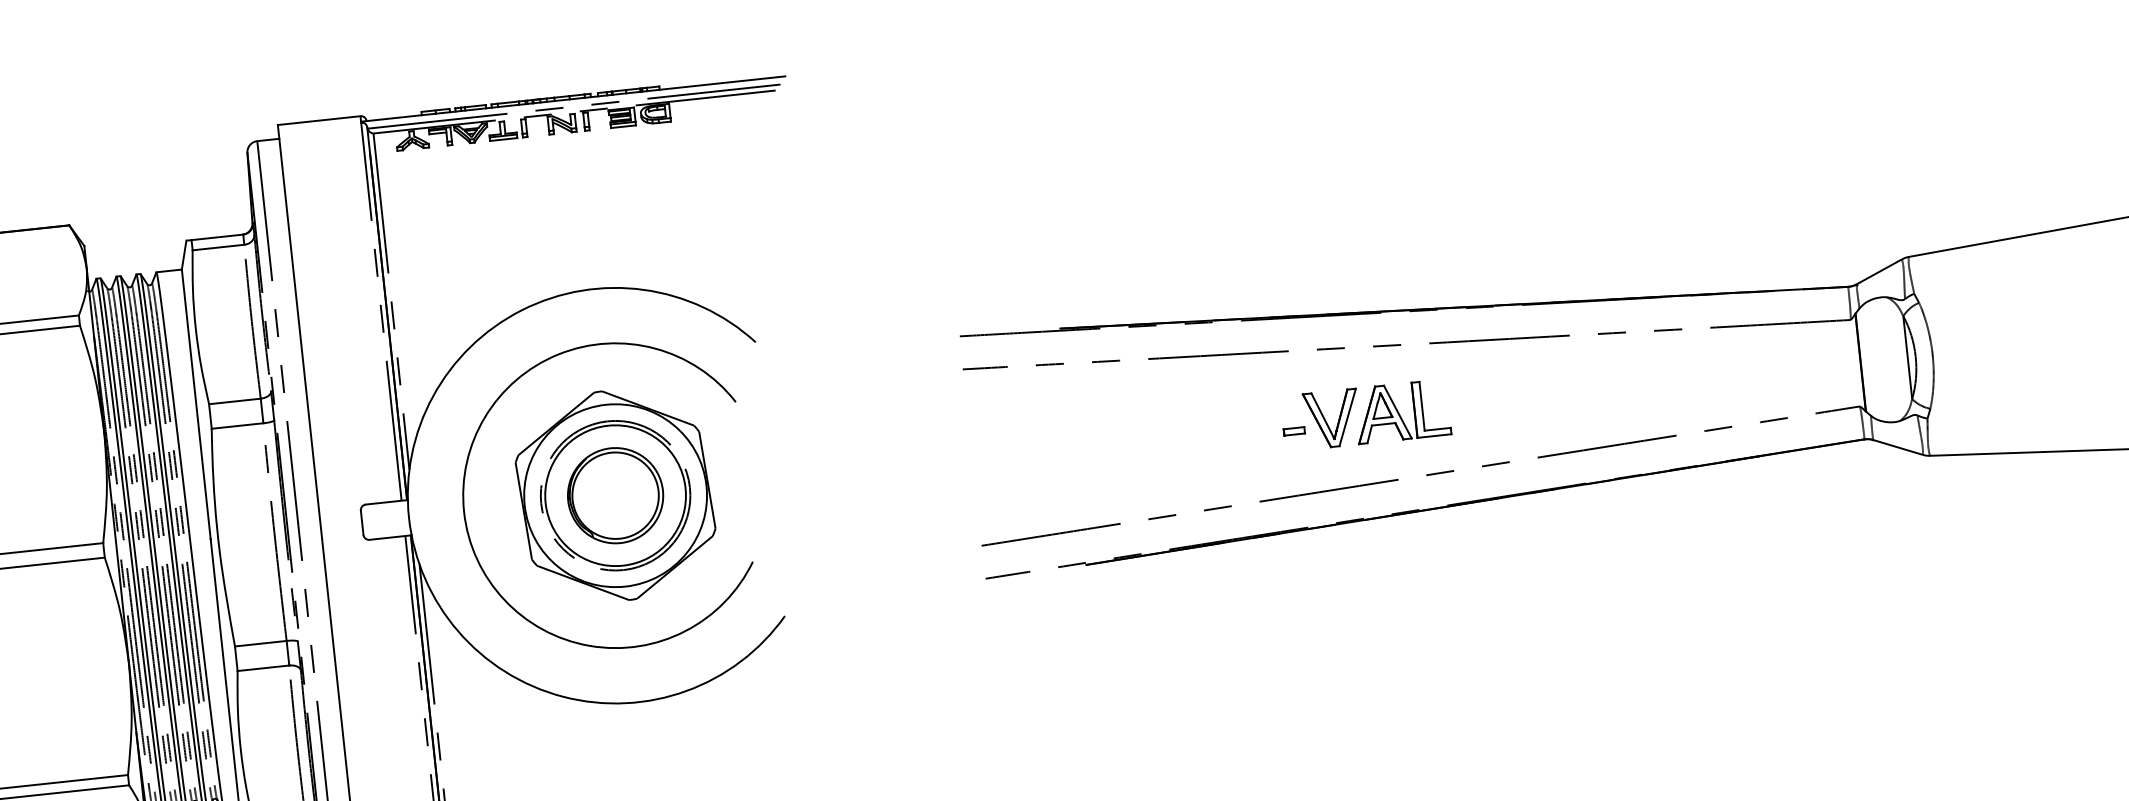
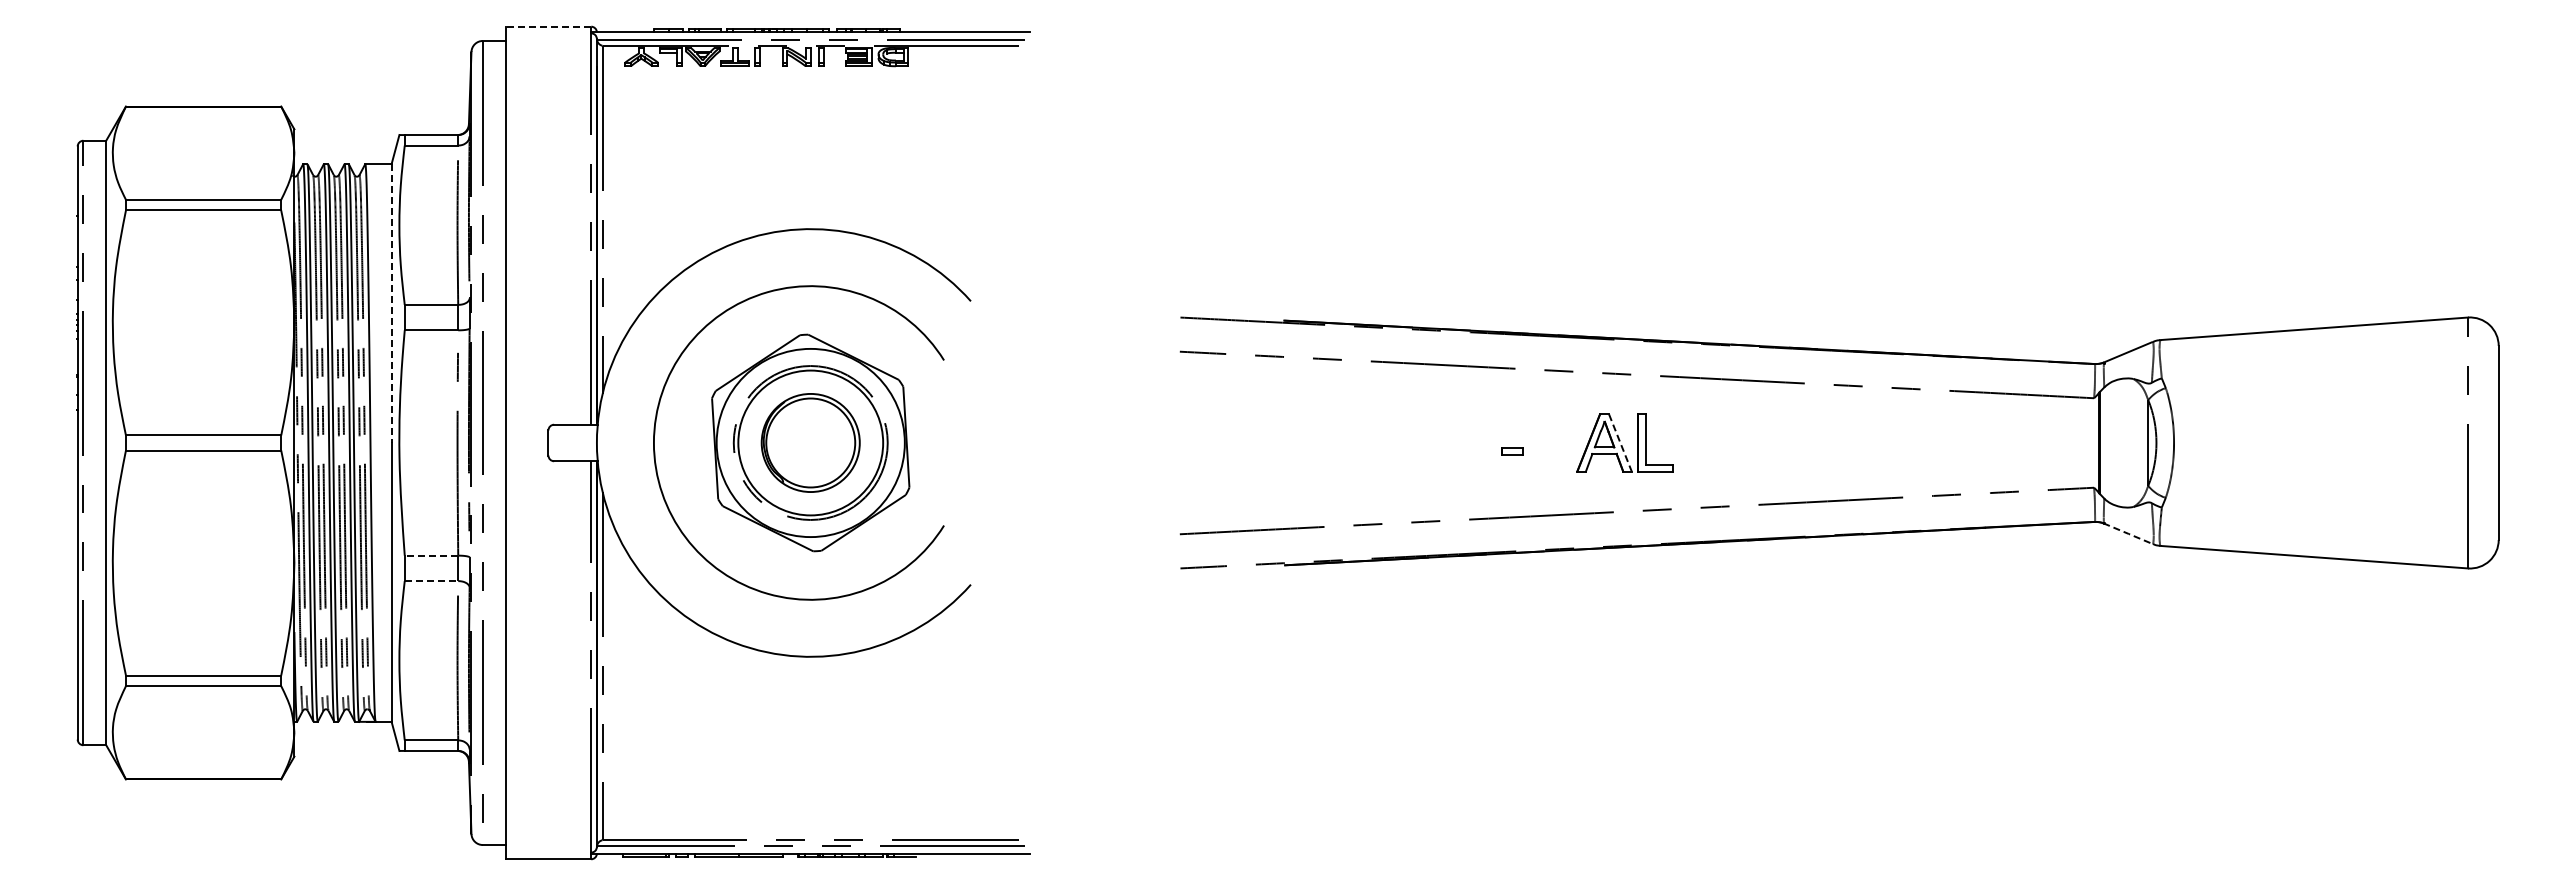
line: (319, 120) -> (548, 26), solid -> dashed
line: (196, 405) -> (391, 304), solid -> dashed
line: (1397, 412) -> (1620, 443), solid -> dashed
part: (1326, 421) -> (1546, 444), removed
line: (1898, 447) -> (2128, 533), solid -> dashed
line: (260, 643) -> (431, 555), solid -> dashed
line: (263, 668) -> (431, 581), solid -> dashed

